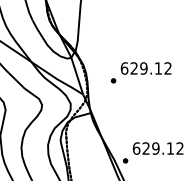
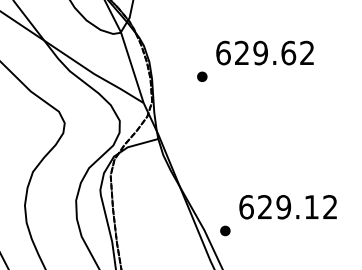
text: (158, 68) -> (288, 53), 629.12 -> 629.62

